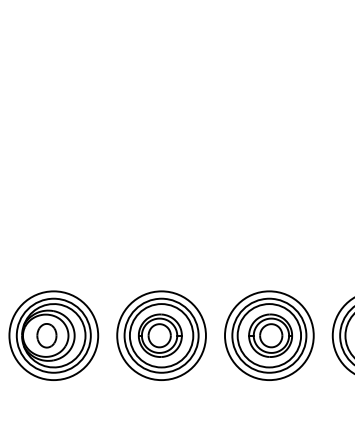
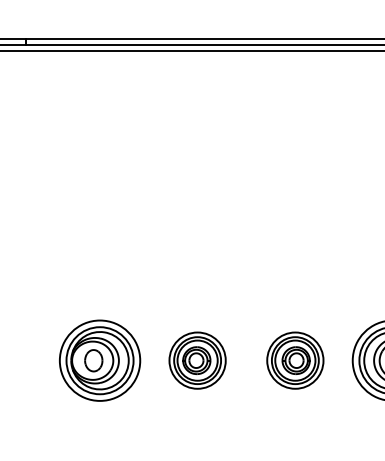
part: (161, 335) -> (197, 360), size x0.7
part: (269, 335) -> (295, 360), size x0.7

